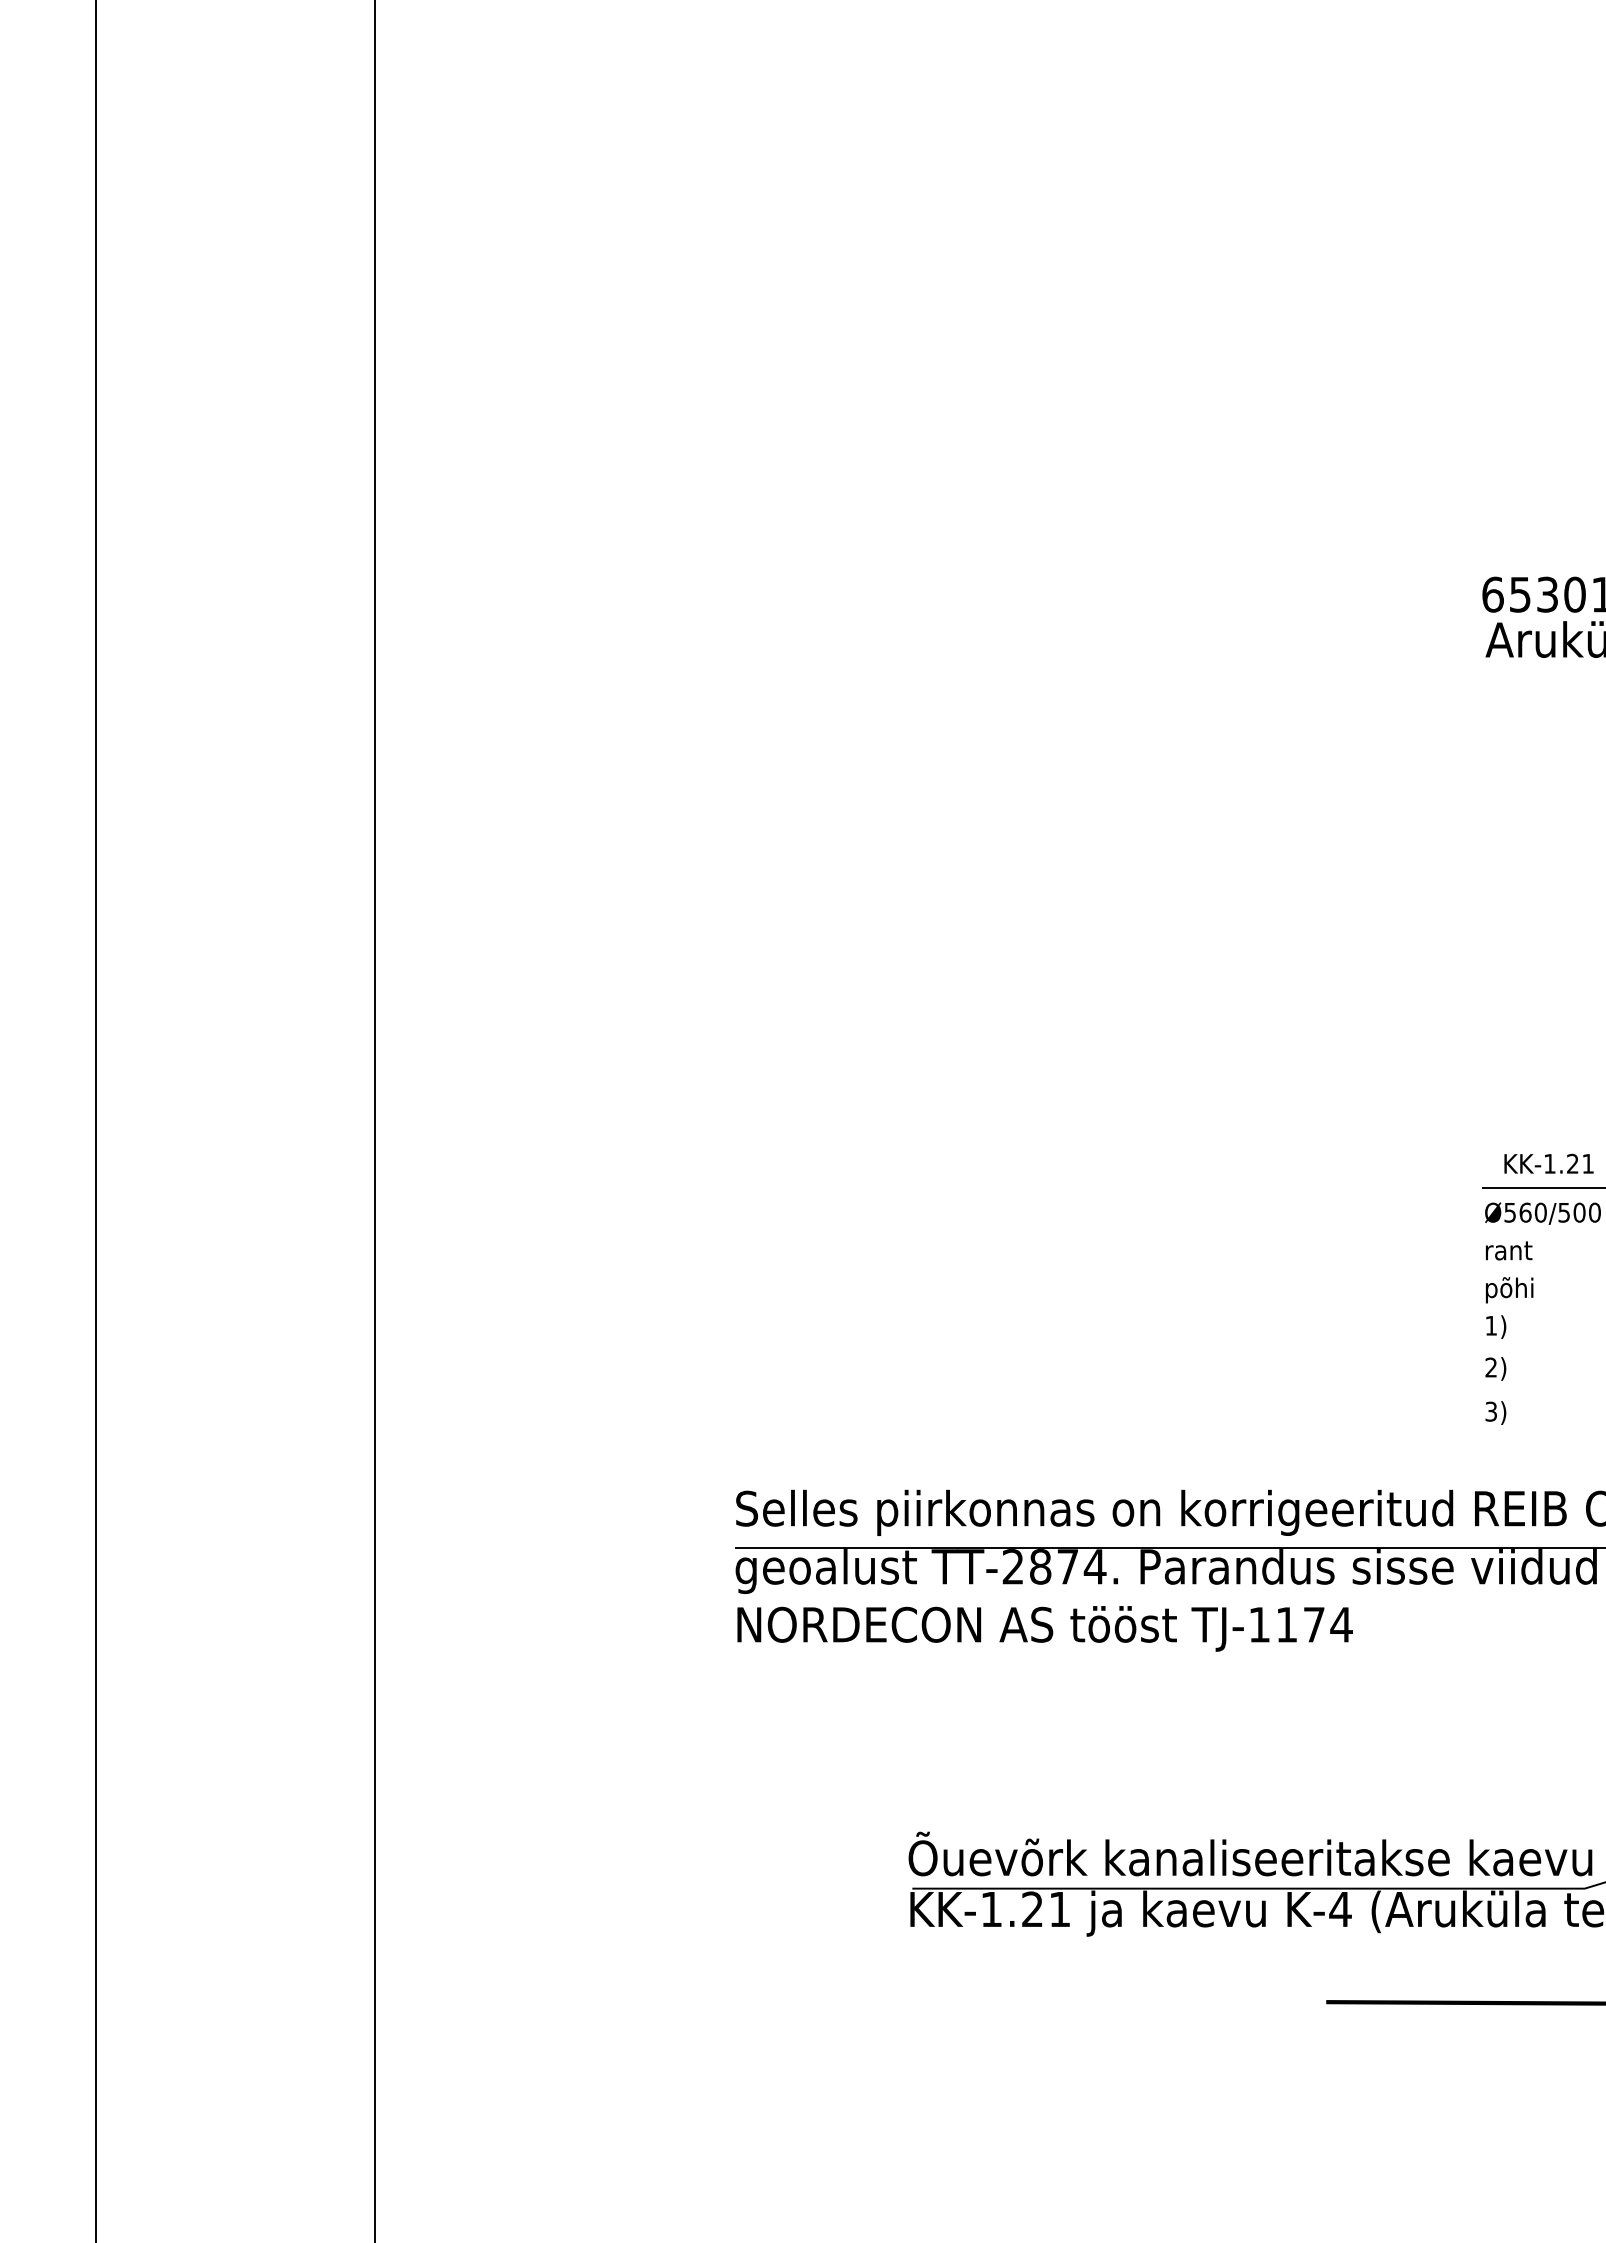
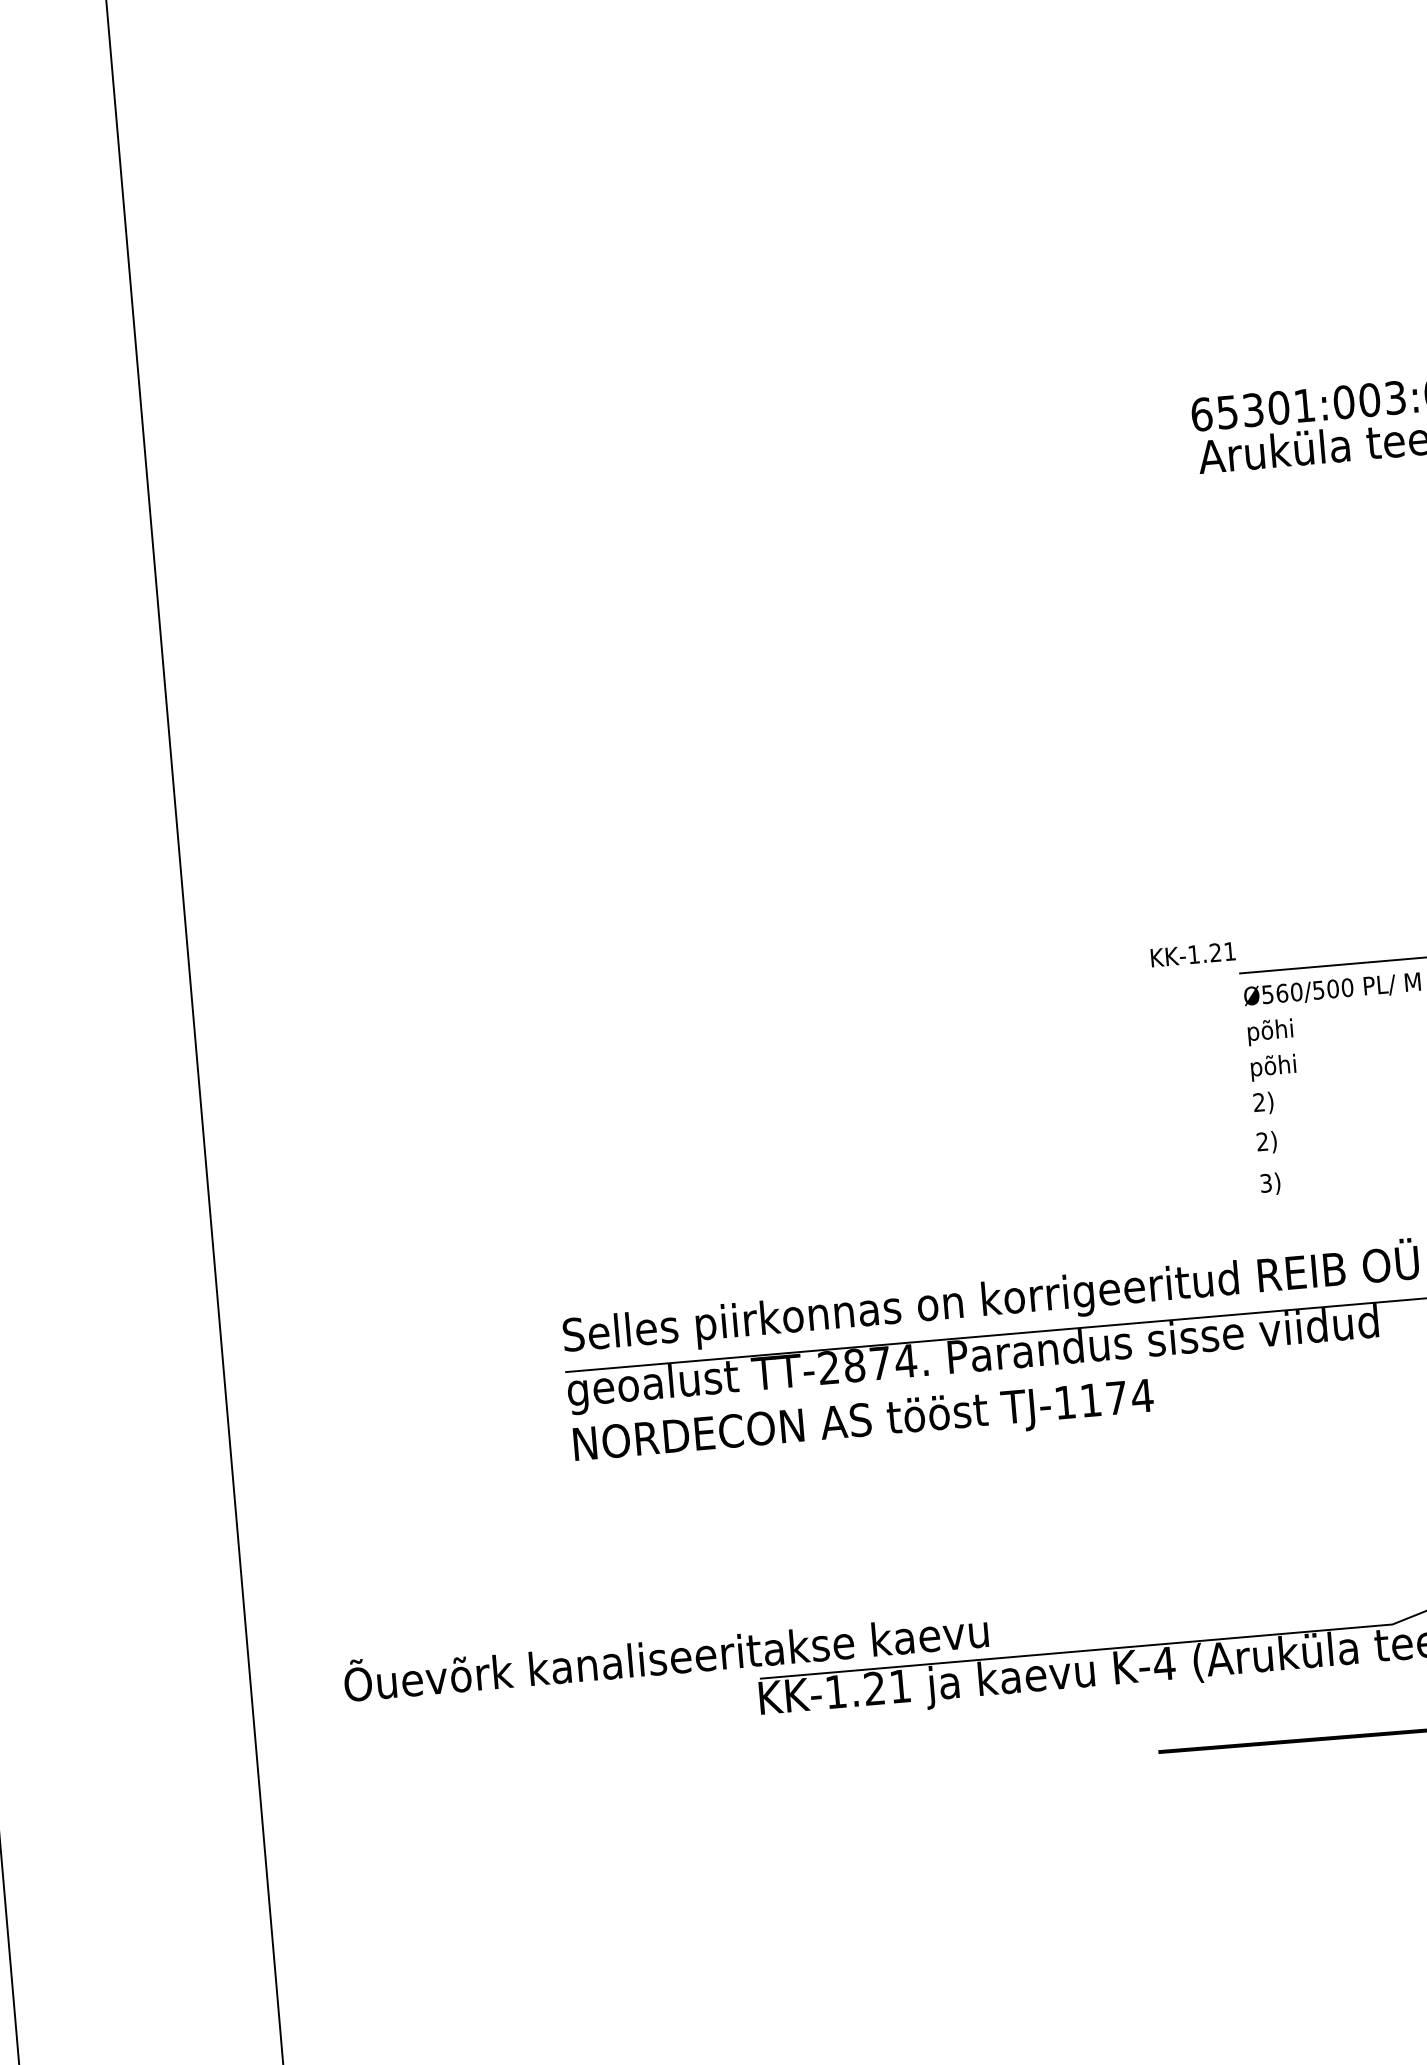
text: (1548, 1163) -> (1192, 954), moved
text: (1509, 1252) -> (1270, 1032), rant -> põhi
text: (1490, 1325) -> (1258, 1102), 1) -> 2)
text: (1250, 1853) -> (665, 1653), moved

